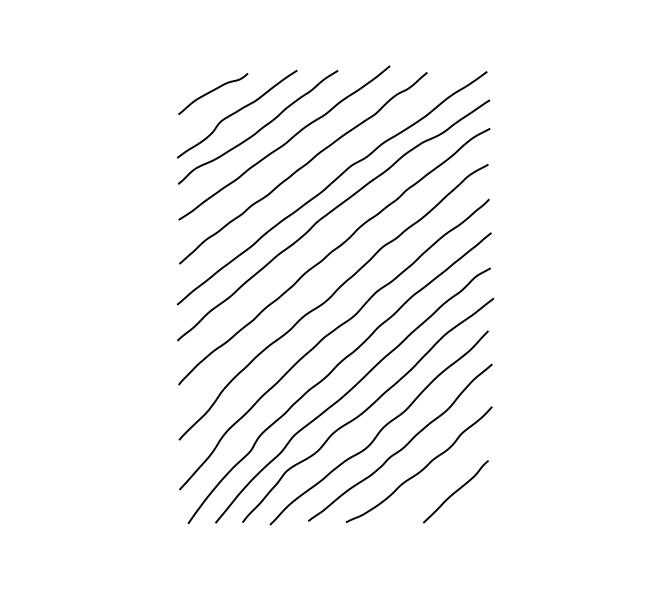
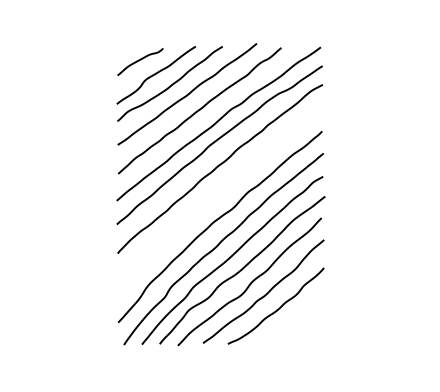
curve: (331, 298) -> (218, 196), removed
curve: (454, 491) -> (299, 323), removed

